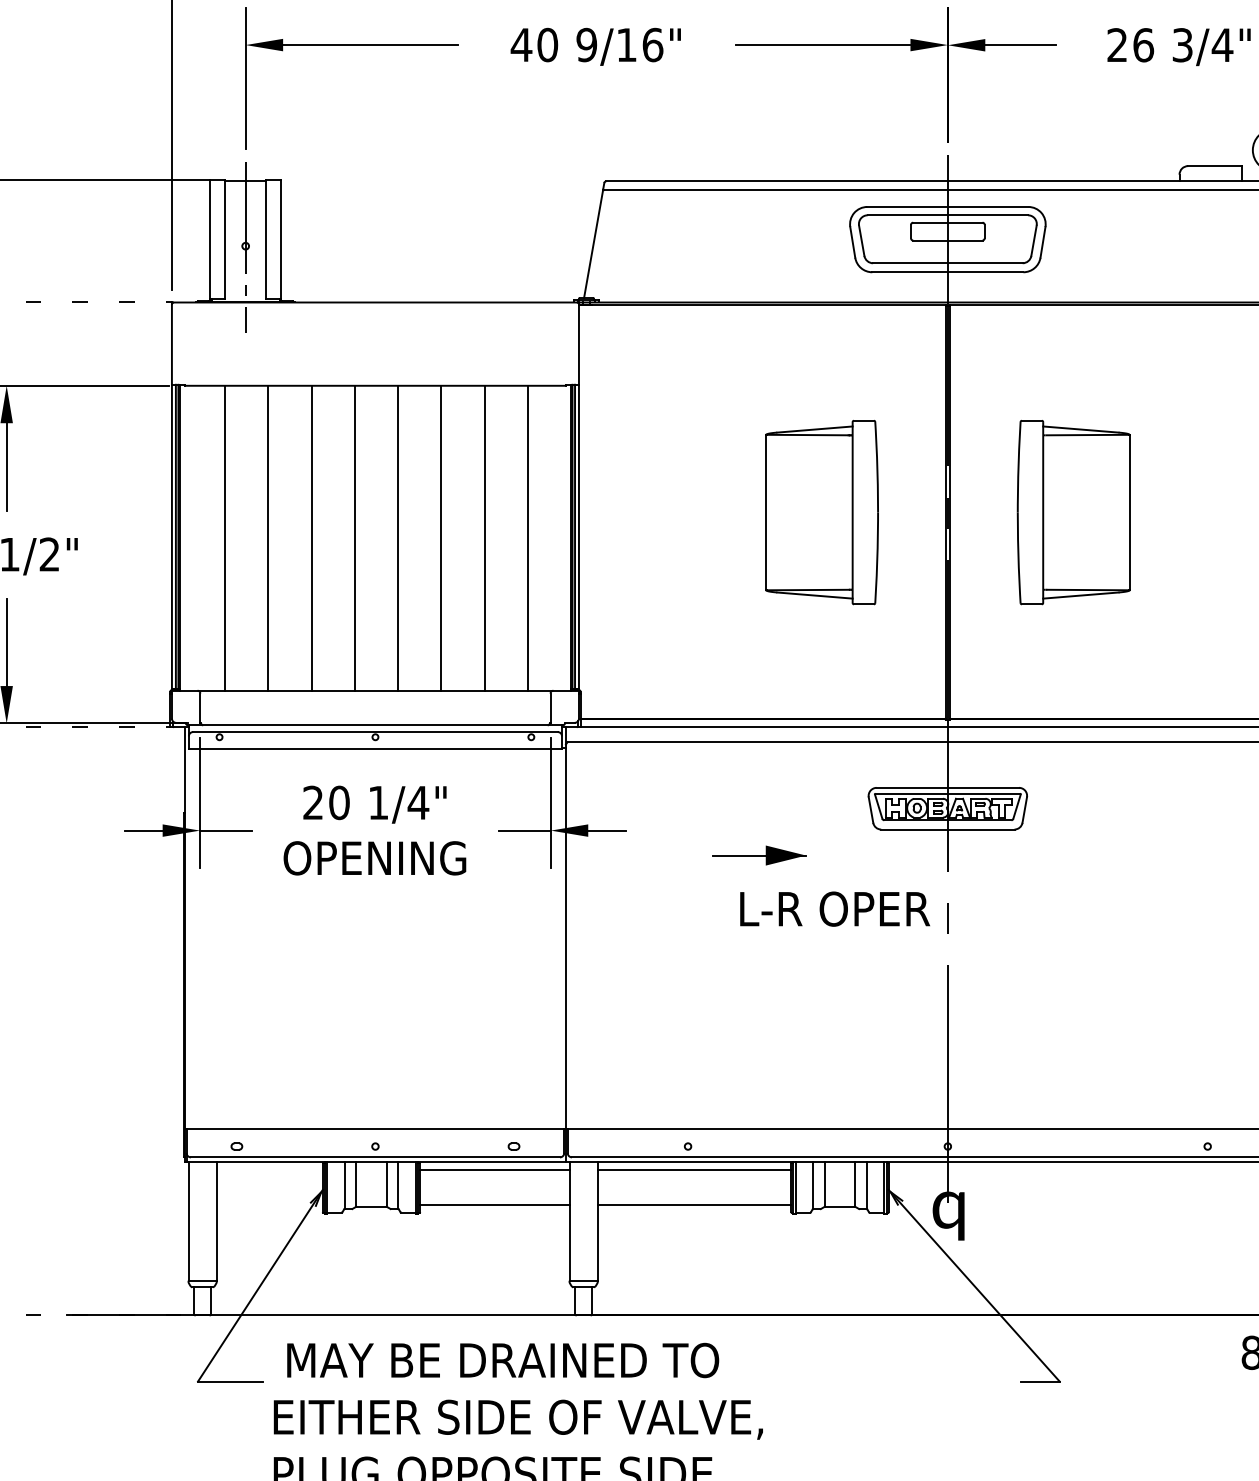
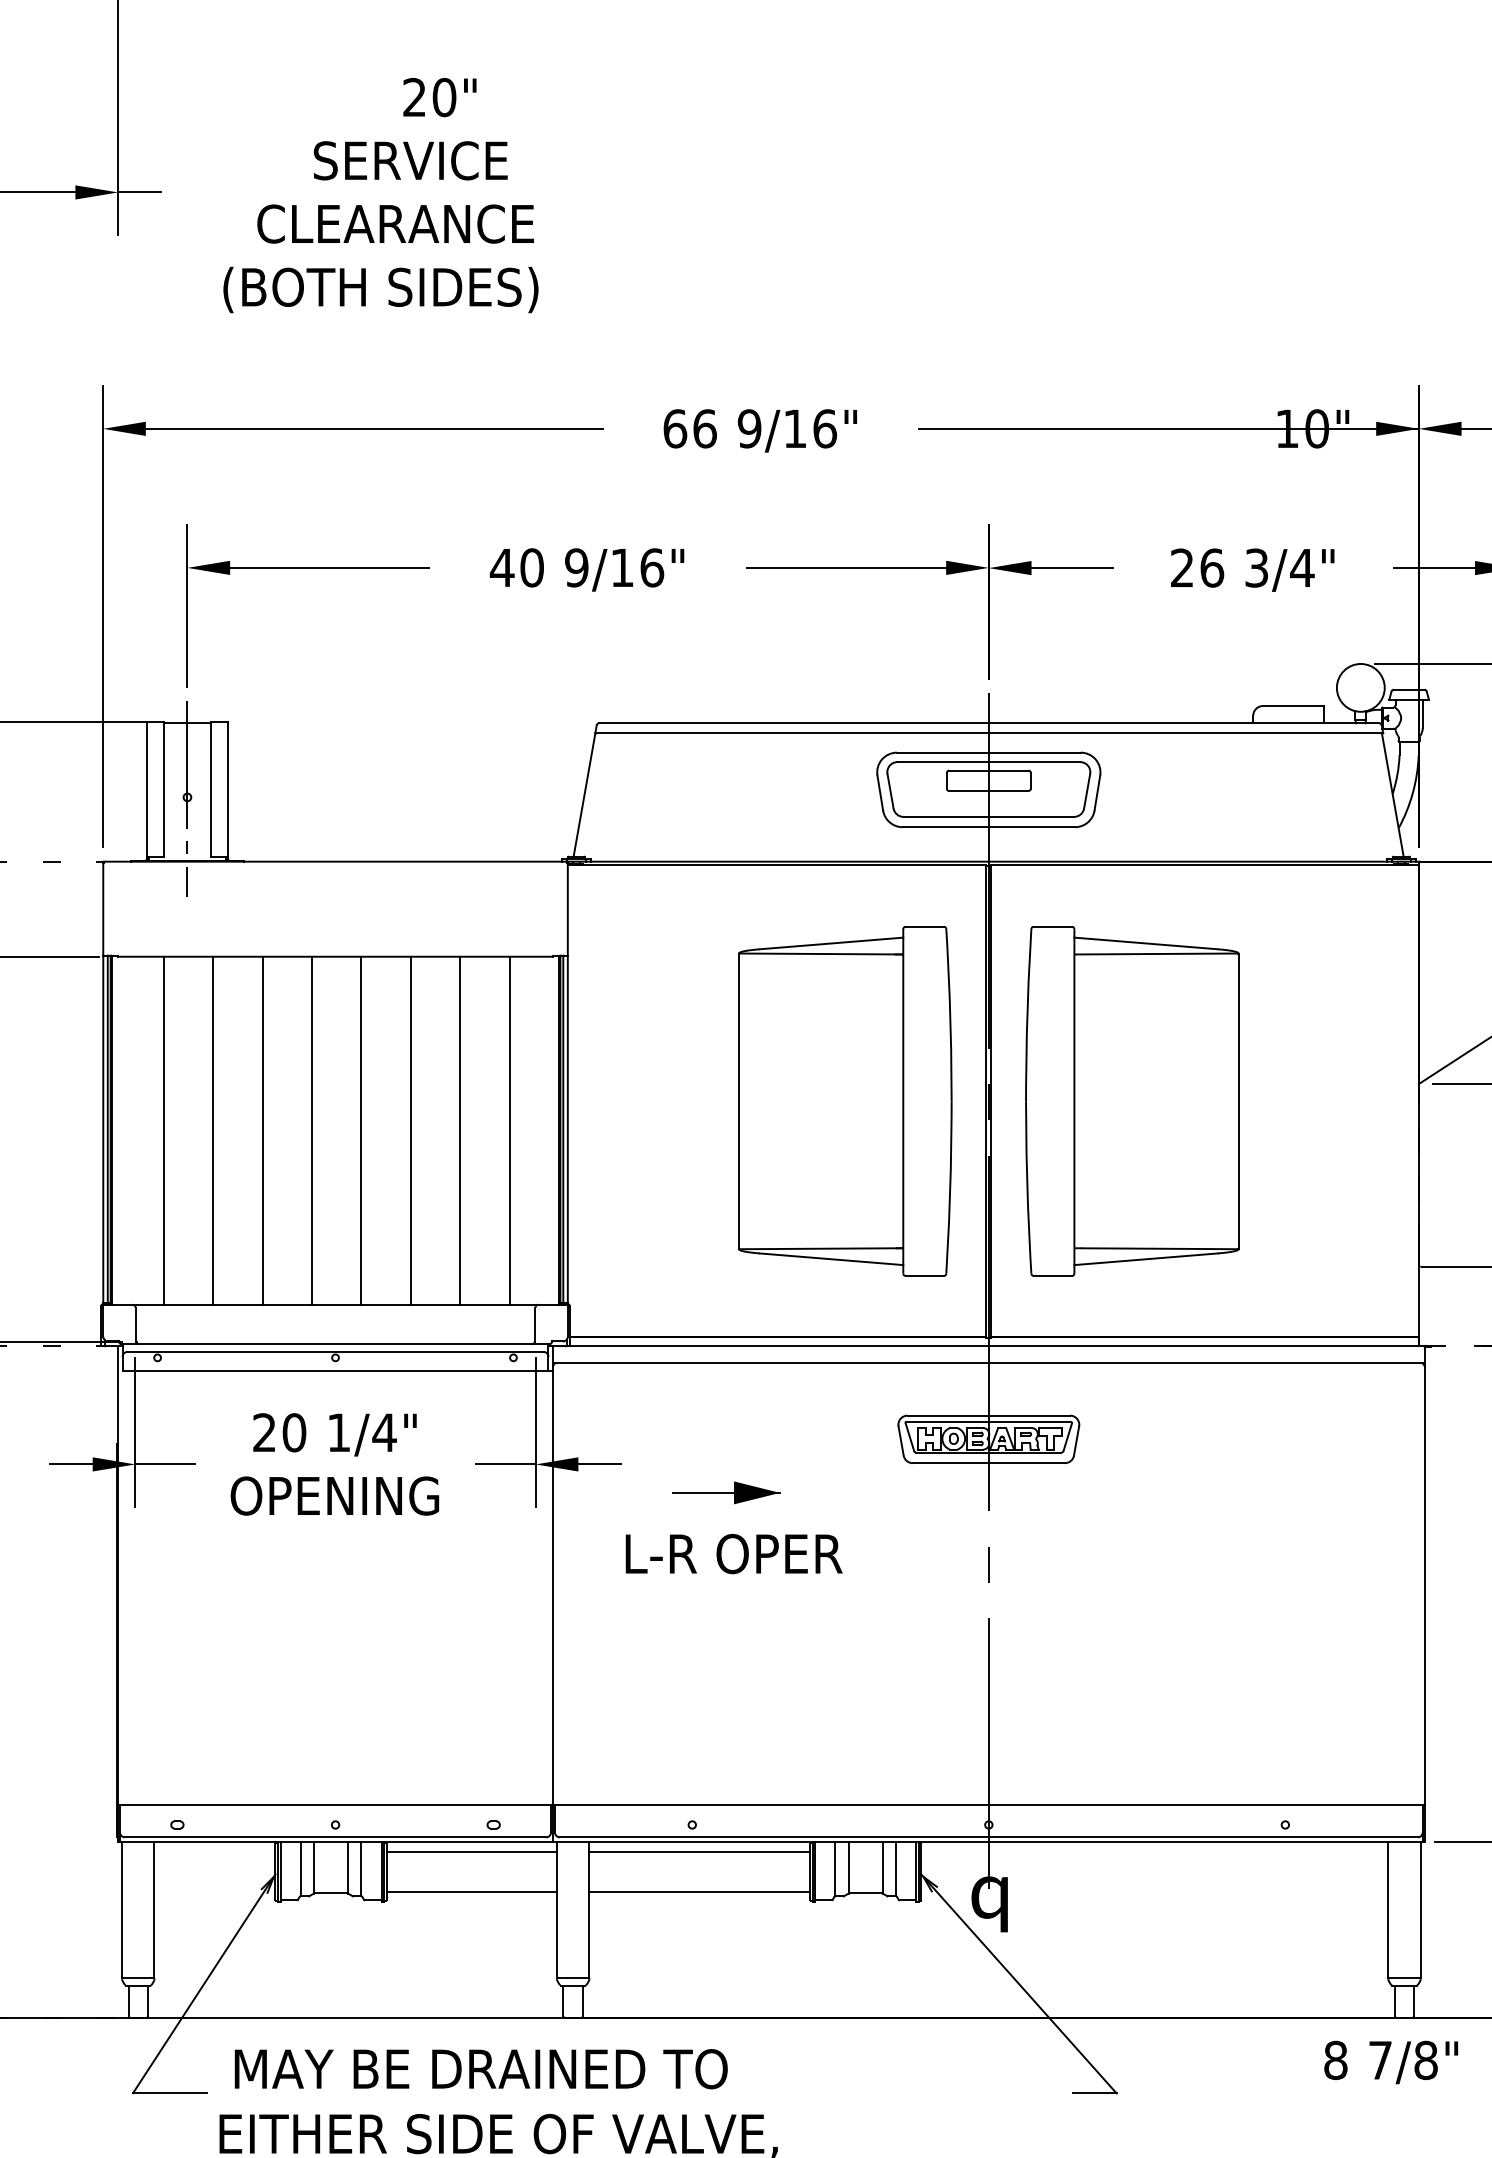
part: (822, 512) -> (845, 1101), size x1.67
part: (1073, 512) -> (1132, 1101), size x1.67
part: (759, 855) -> (726, 1492), moved
text: (834, 909) -> (733, 1554), moved

